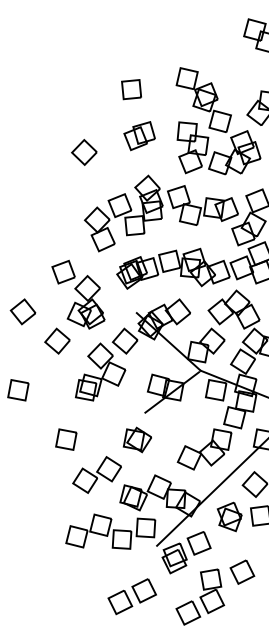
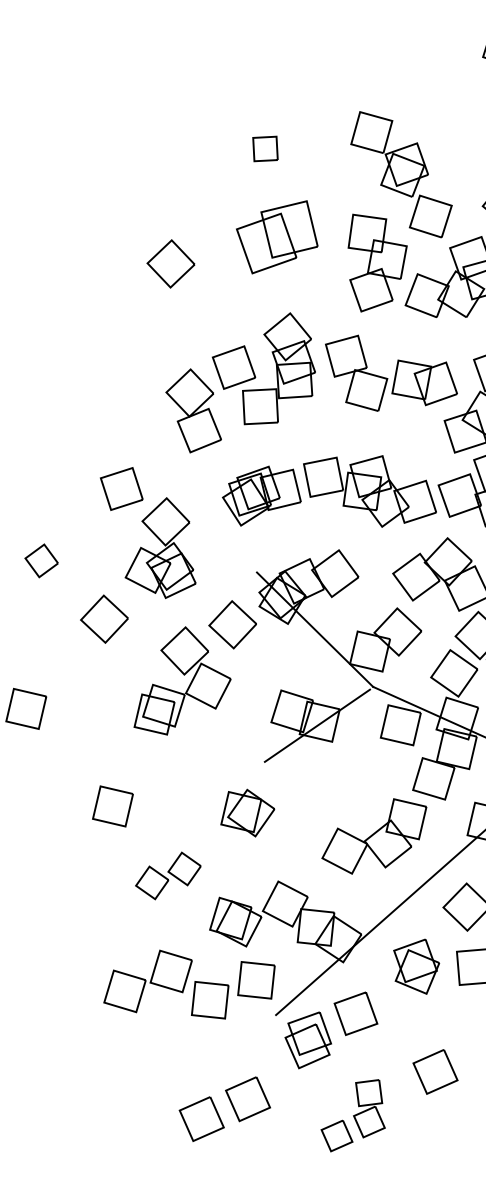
part: (131, 89) -> (265, 148), size x0.7
part: (139, 136) -> (276, 238), size x1.4
part: (22, 311) -> (40, 560), size x0.7
part: (96, 474) -> (167, 874), size x0.7
part: (200, 596) -> (354, 1114), size x0.7

